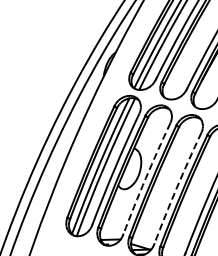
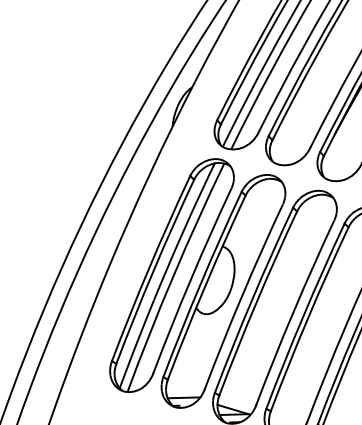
arc: (145, 178) -> (241, 296), dashed -> solid
arc: (176, 187) -> (292, 311), dashed -> solid

